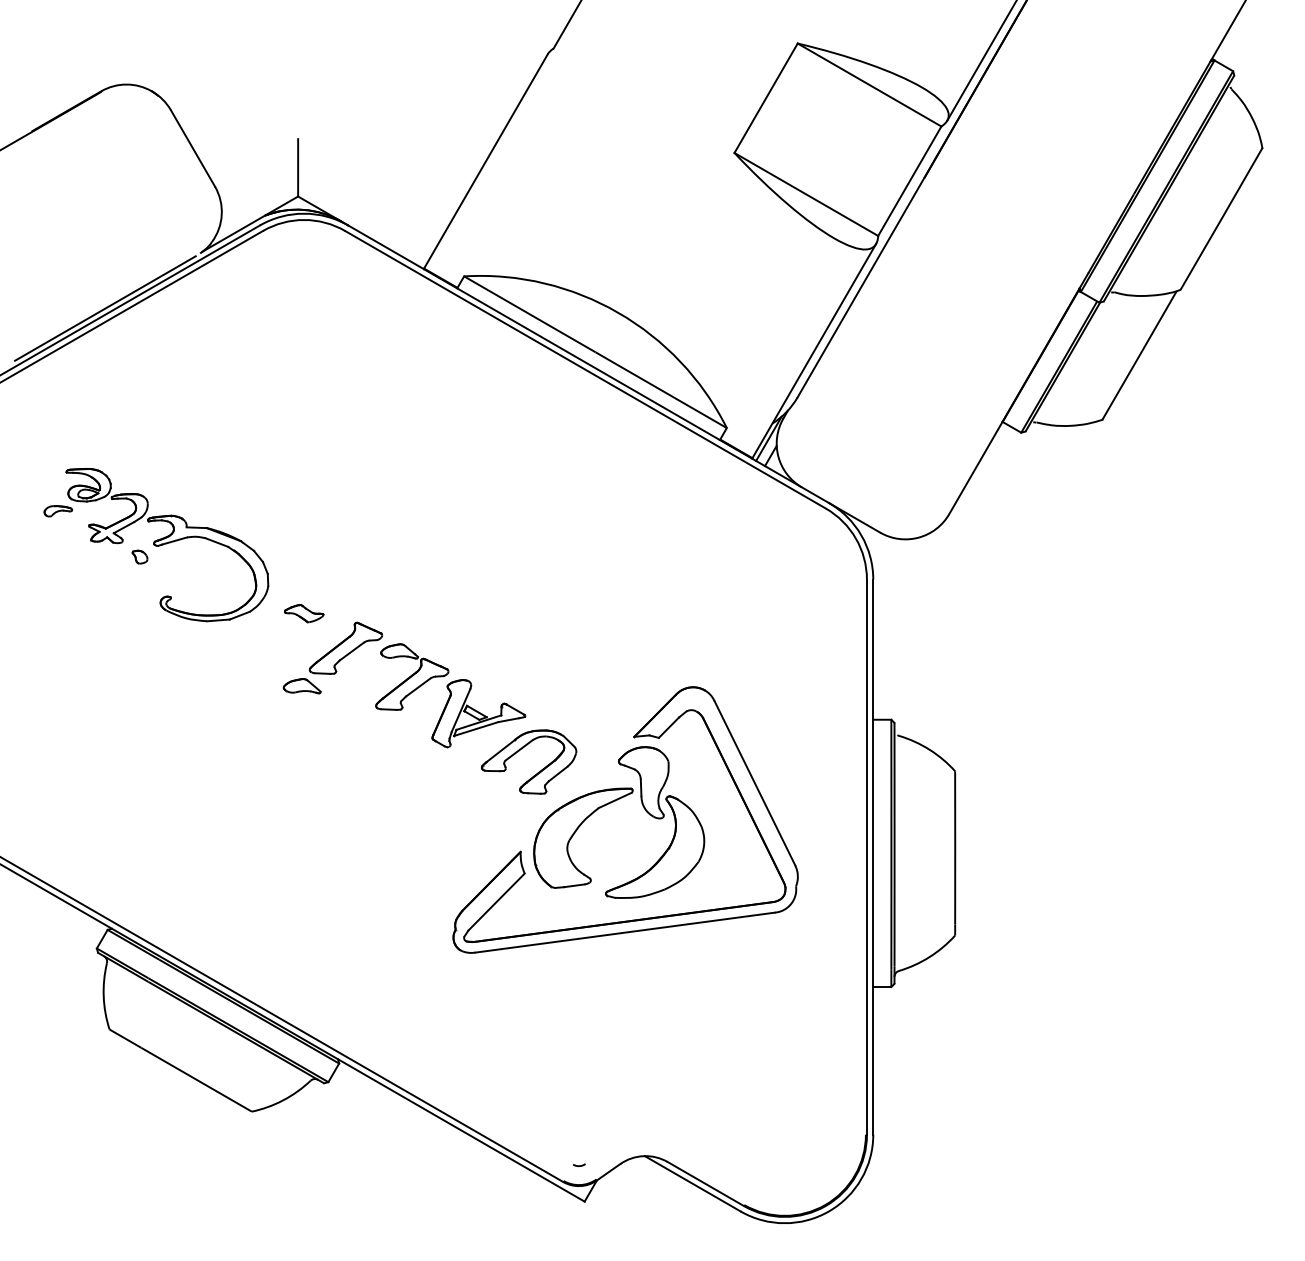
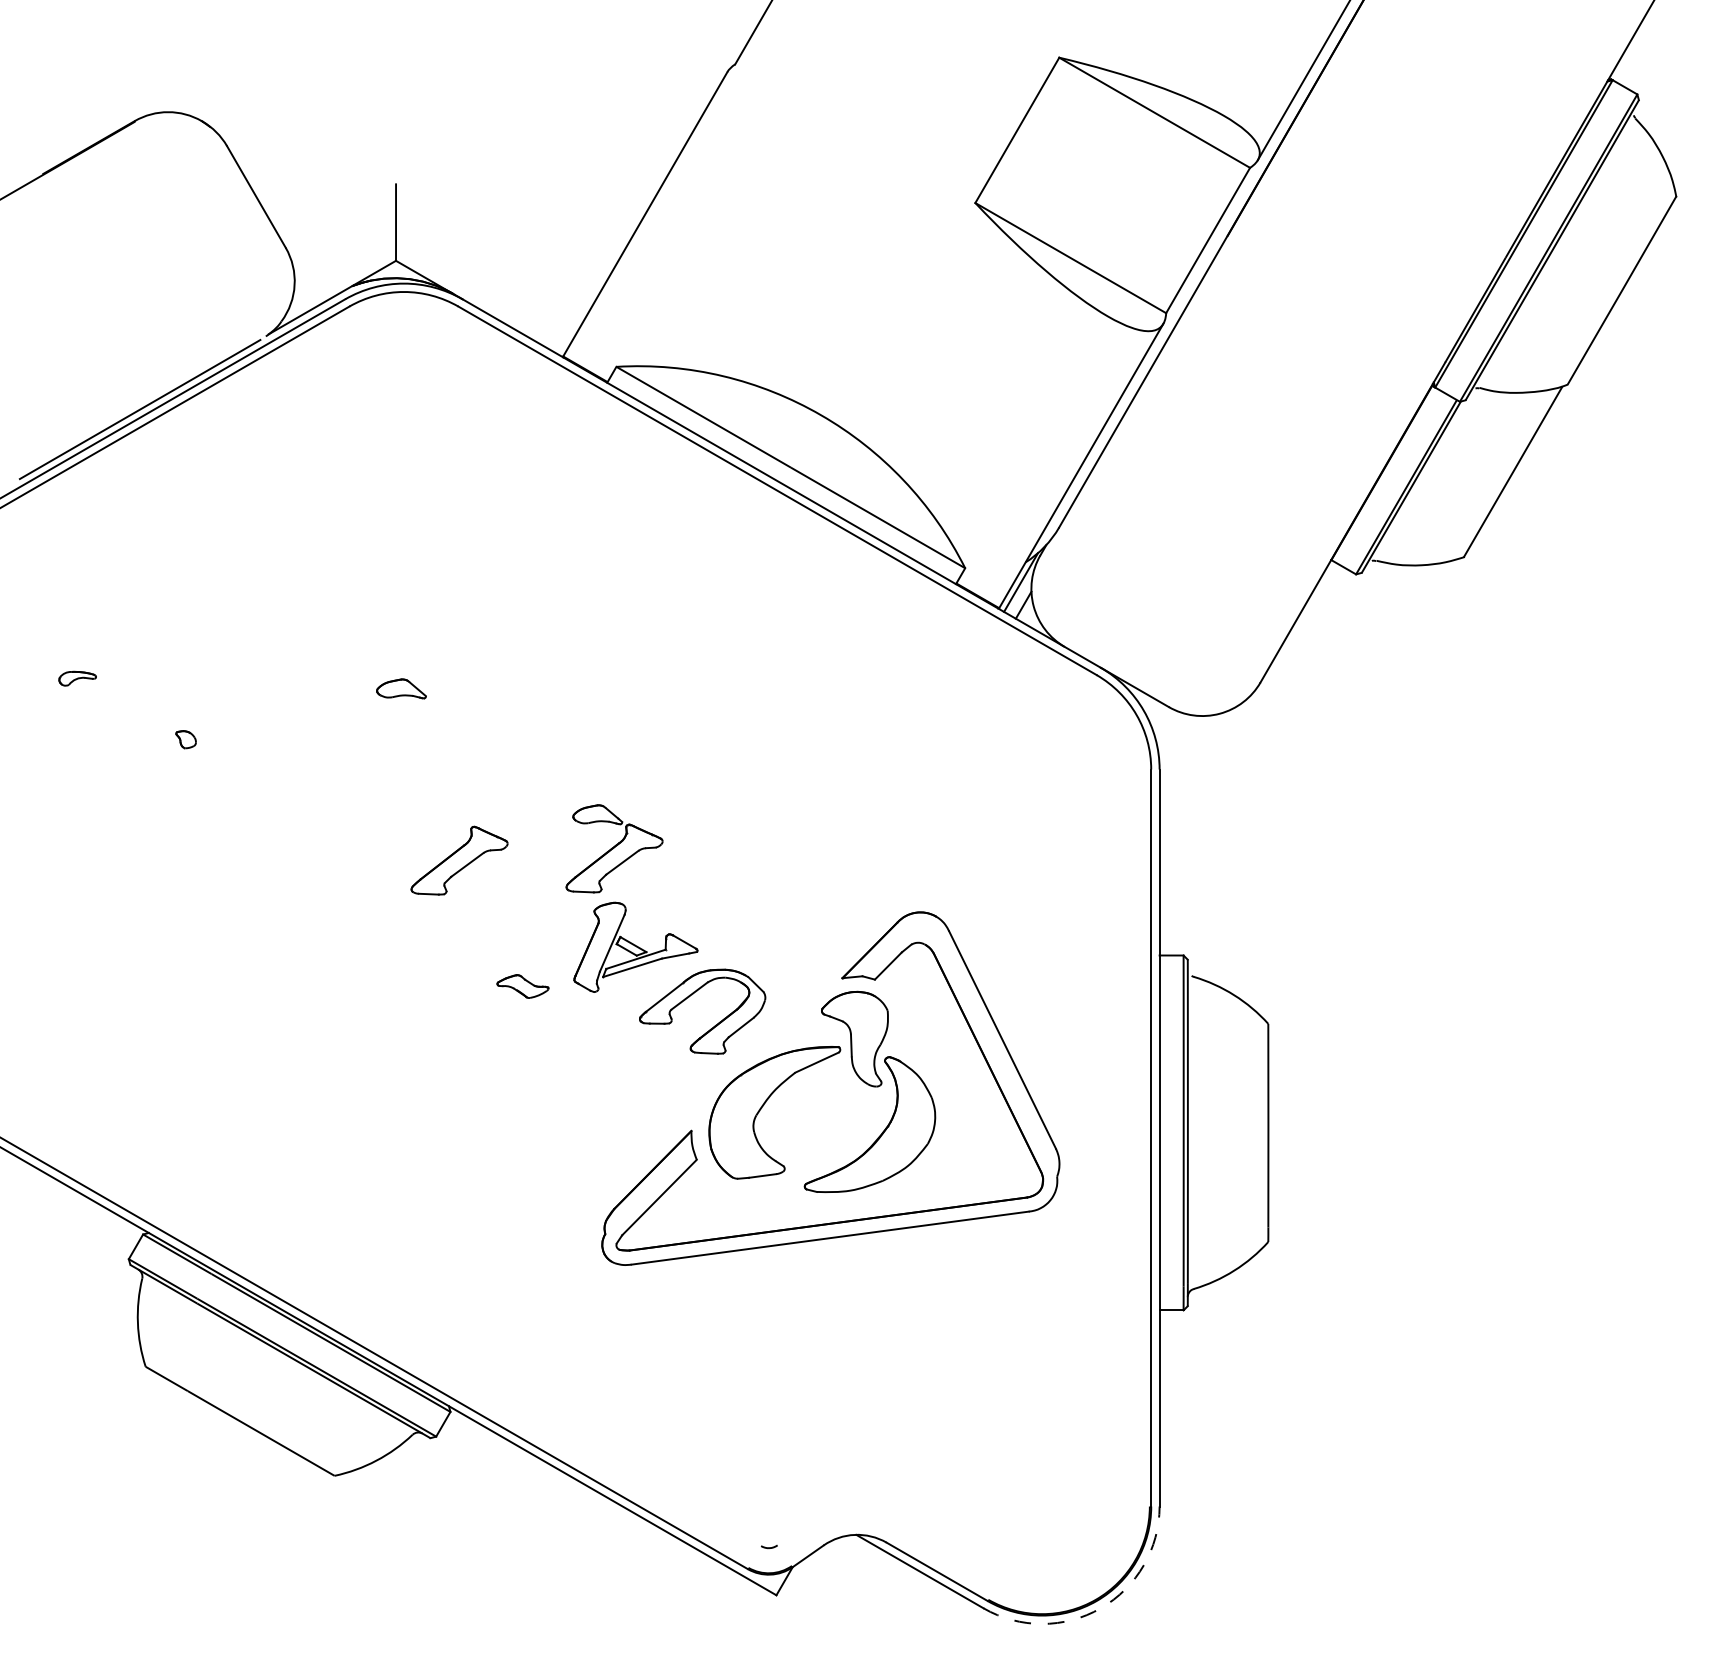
part: (167, 545) -> (222, 723), removed
part: (303, 613) -> (522, 986), moved
part: (412, 676) -> (614, 848), moved
part: (302, 685) -> (401, 688), moved
arc: (828, 1211) -> (1100, 1608), solid -> dashed

